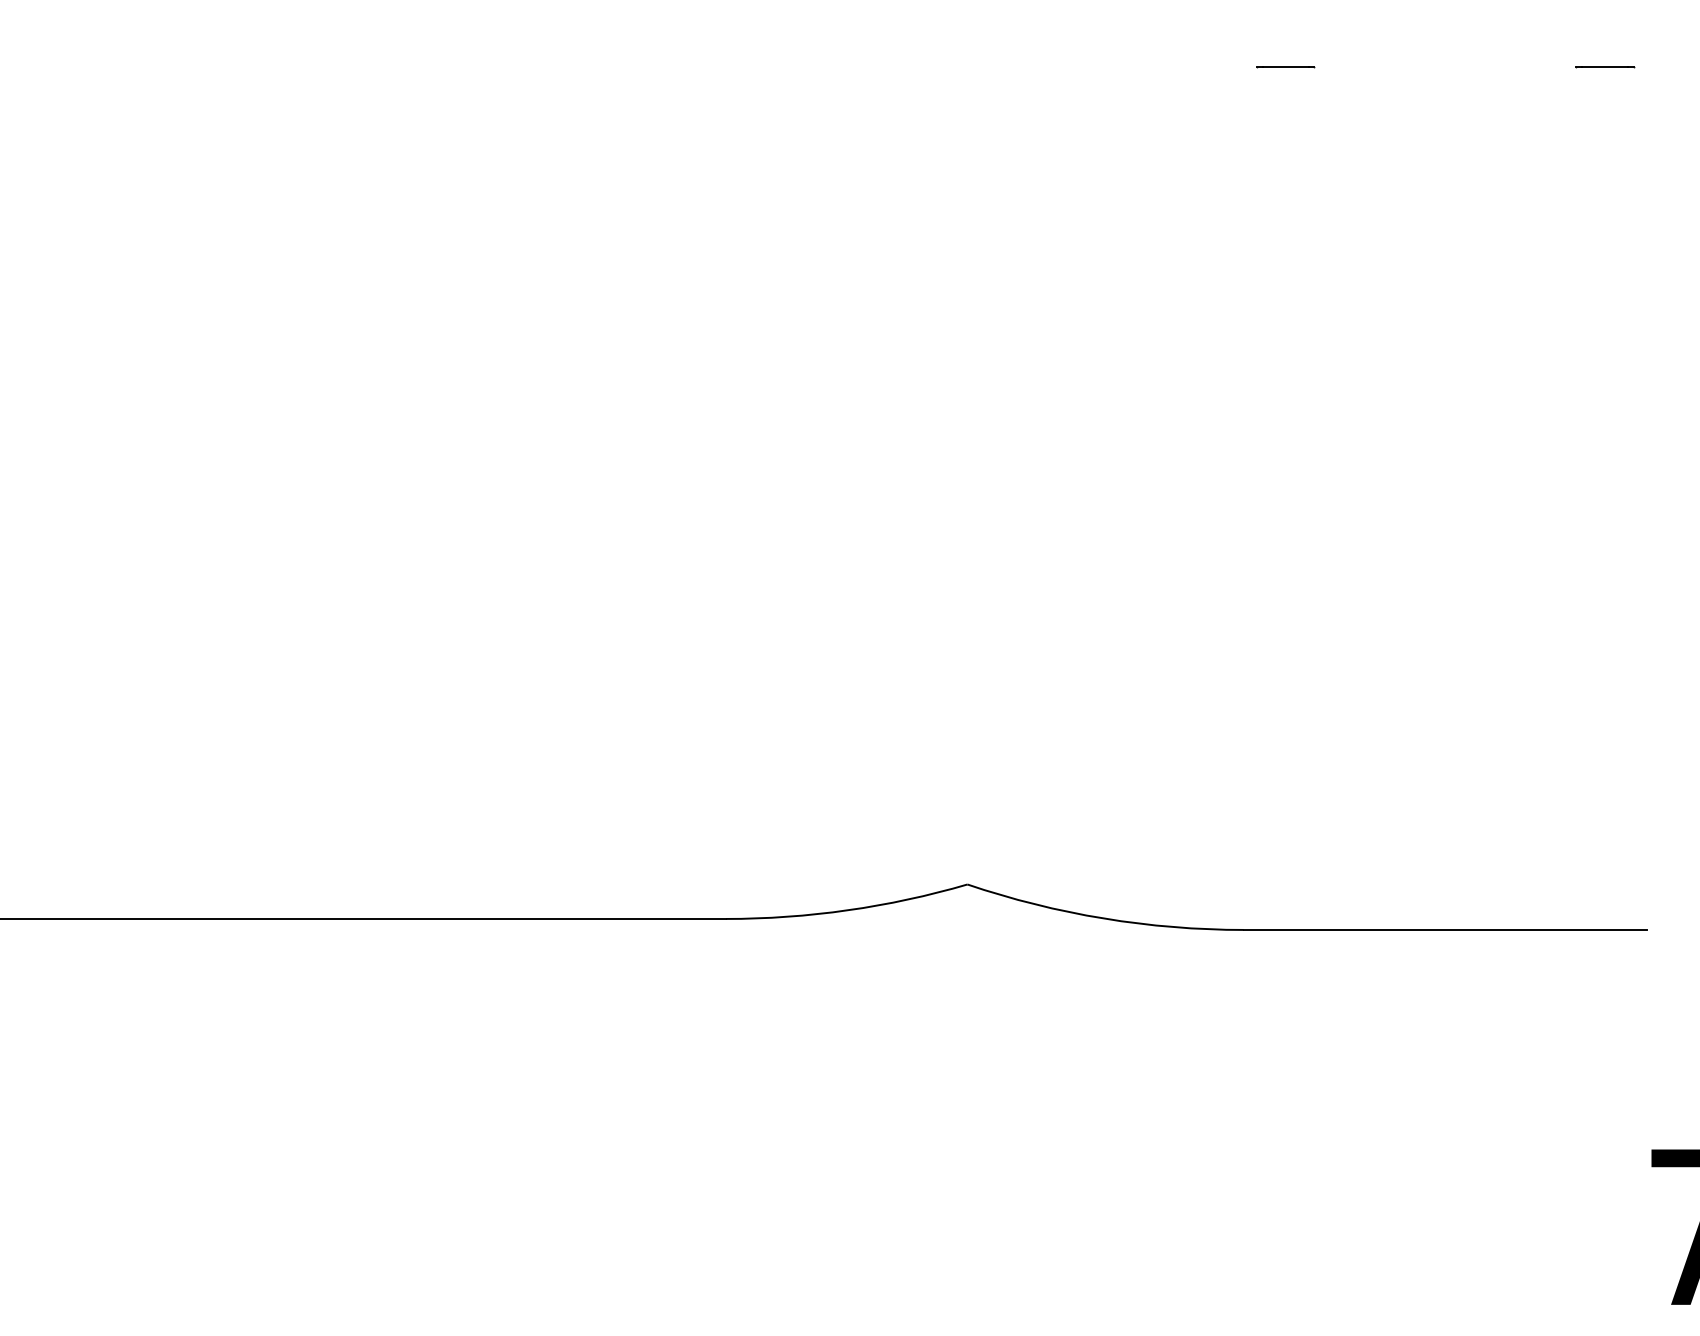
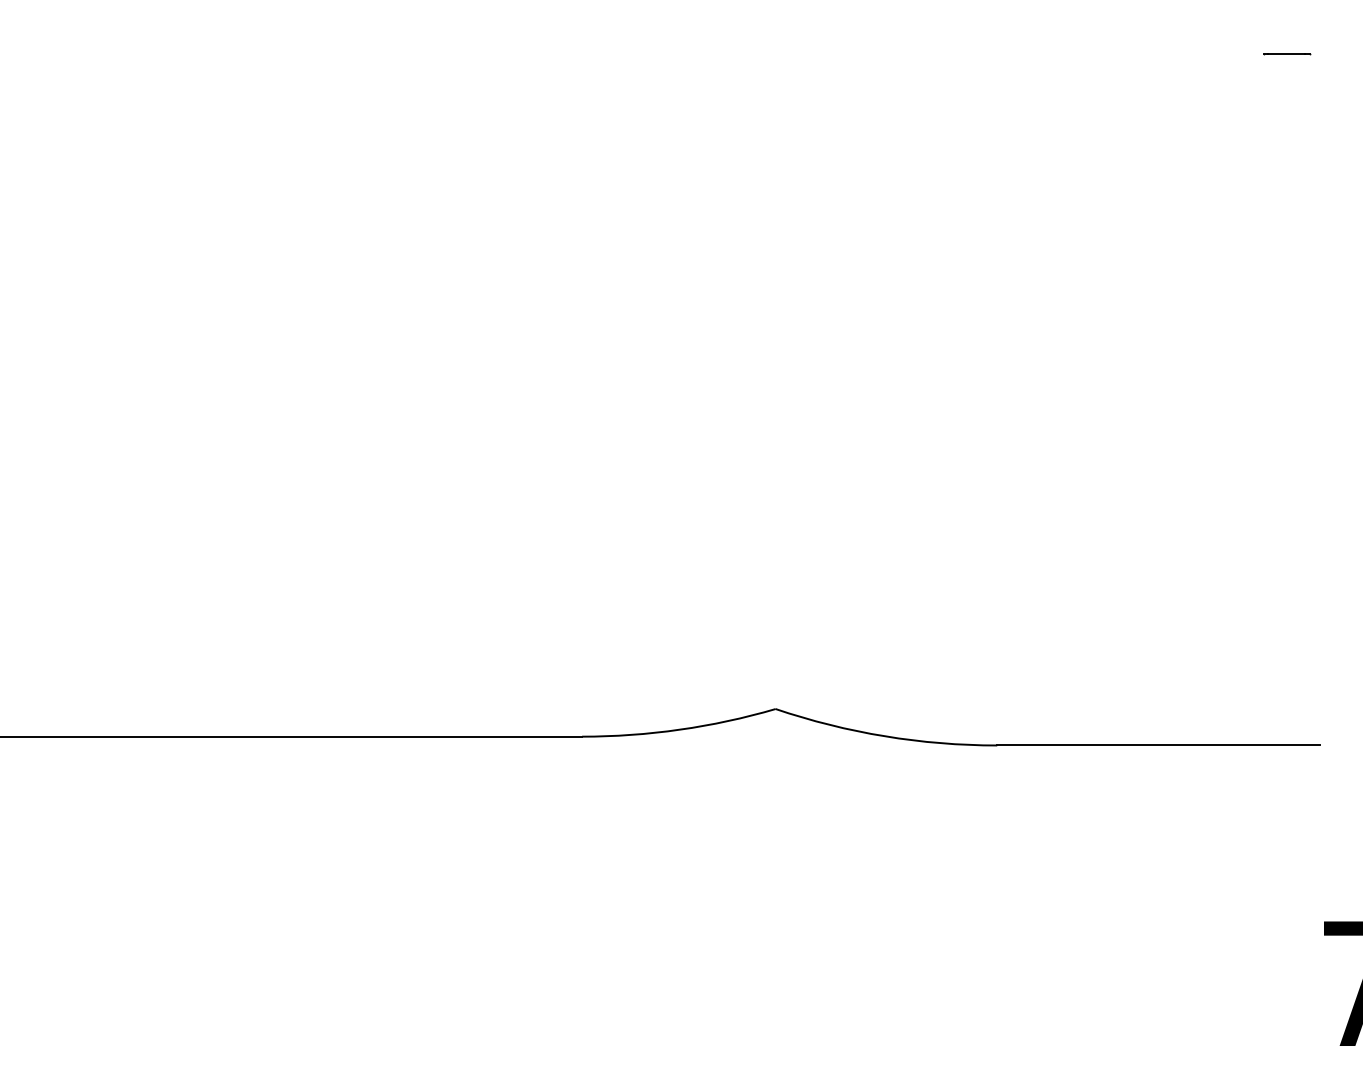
line: (1286, 67) -> (1031, 54), removed

